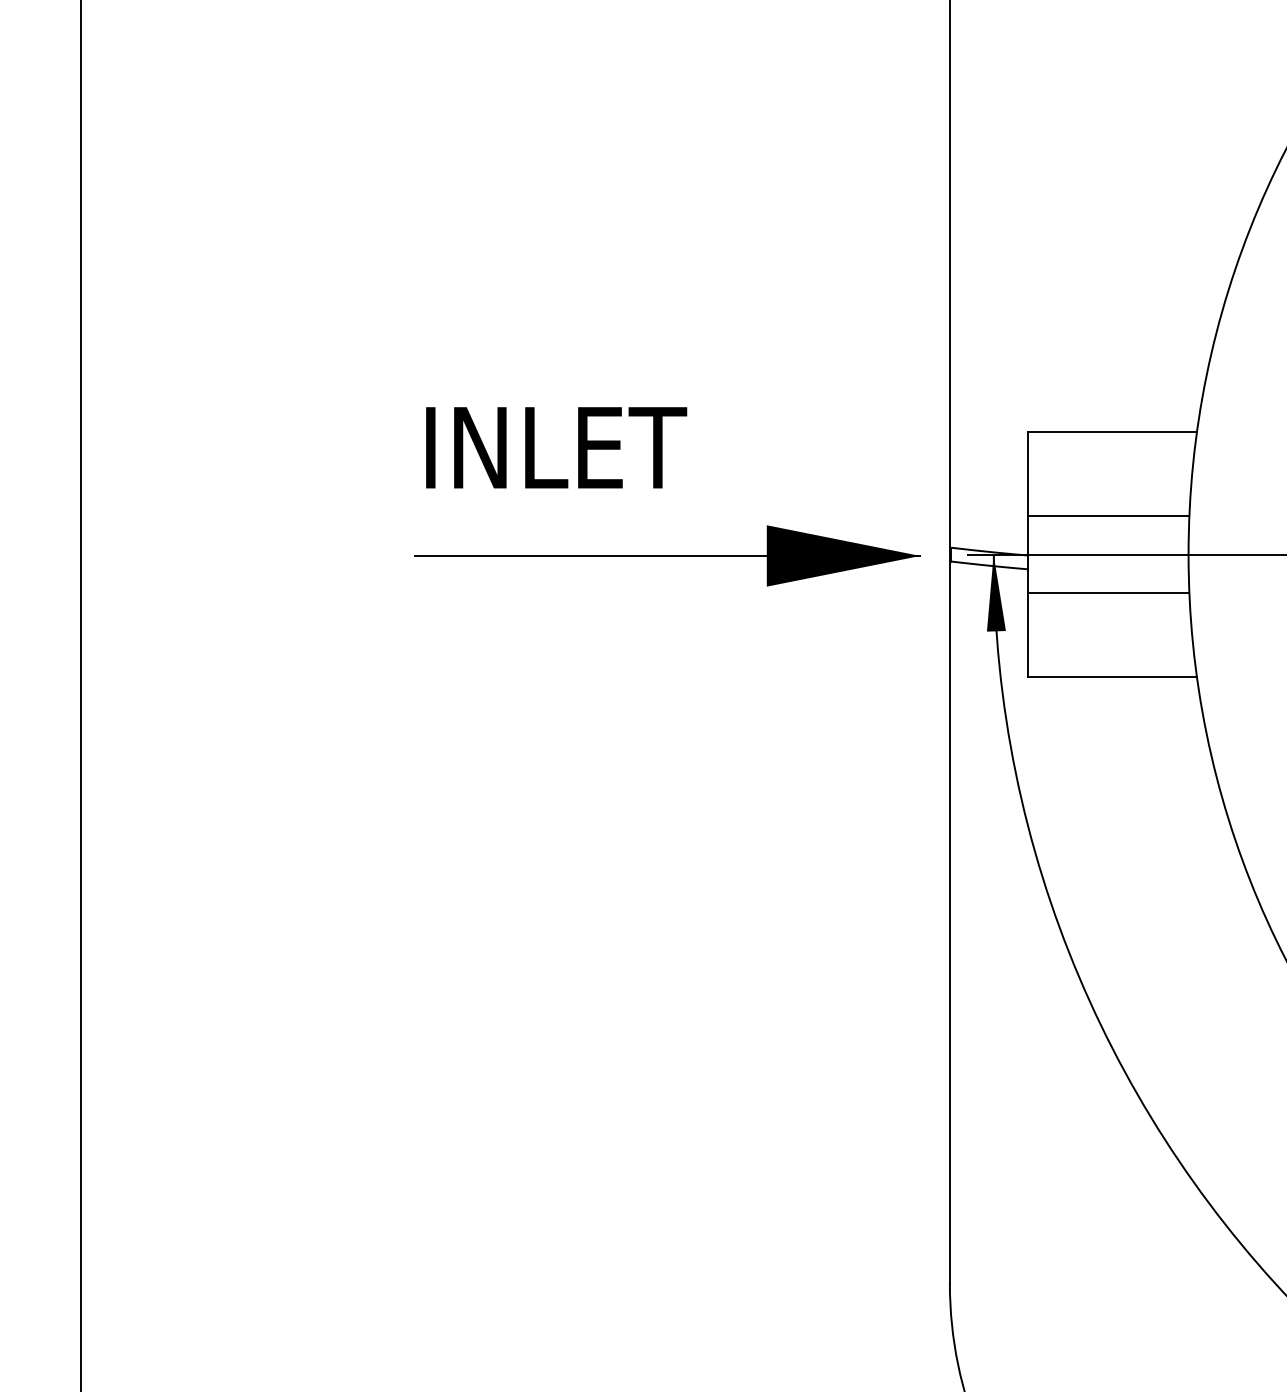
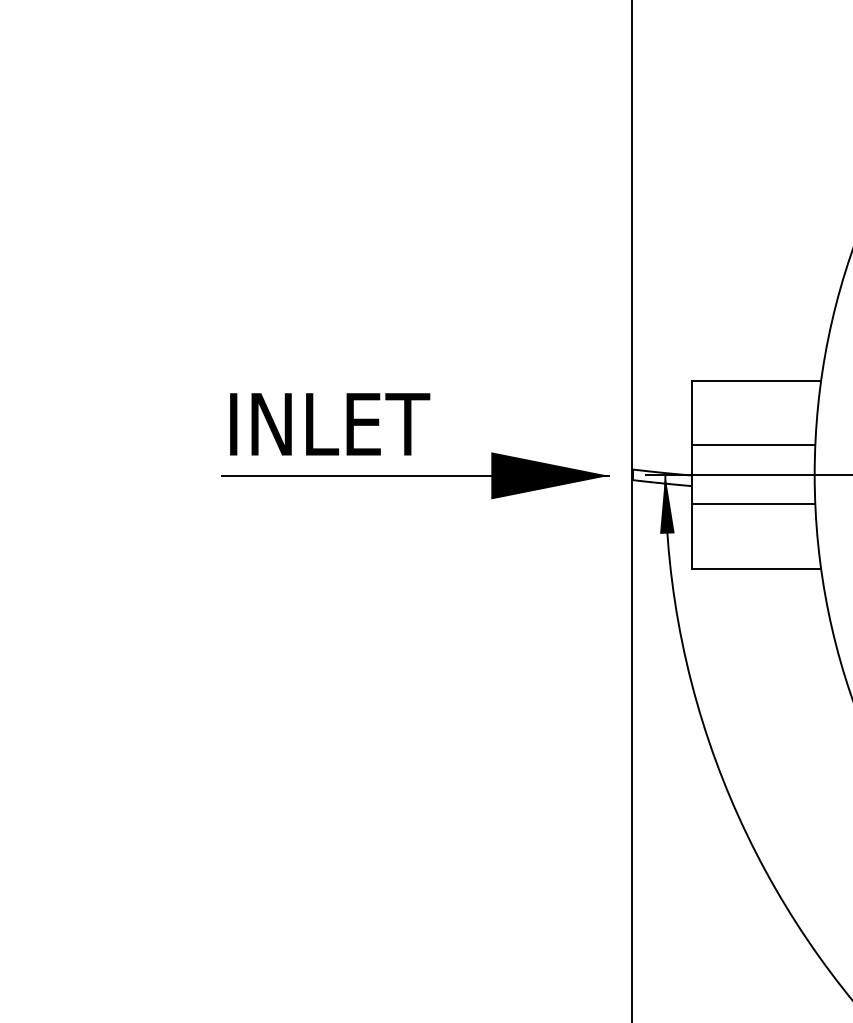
text: (556, 447) -> (330, 424), moved

